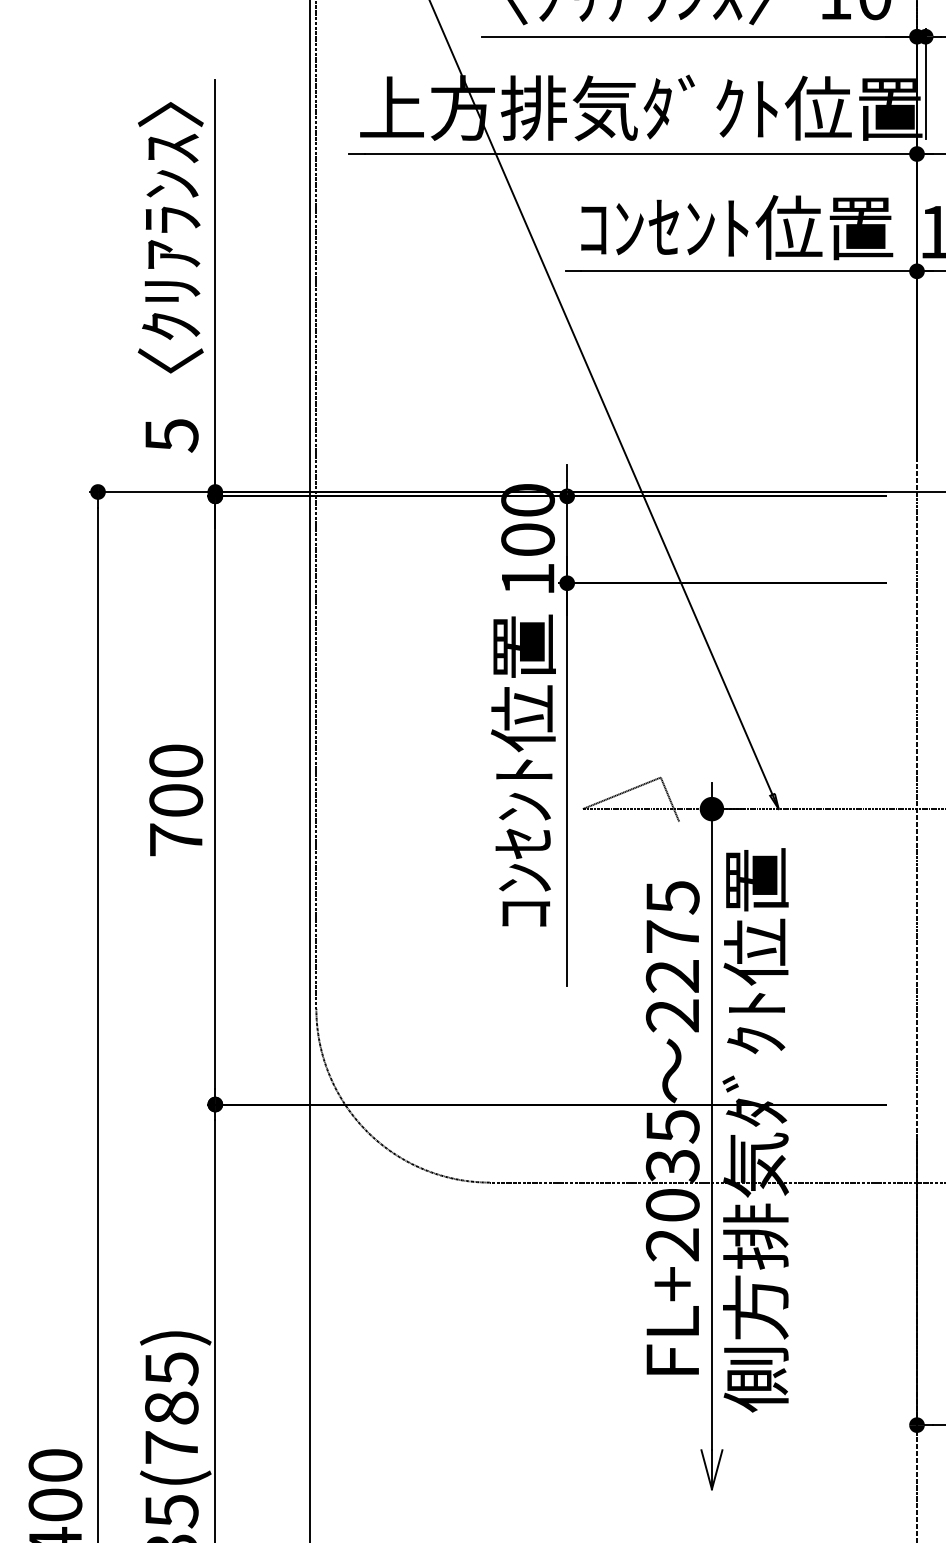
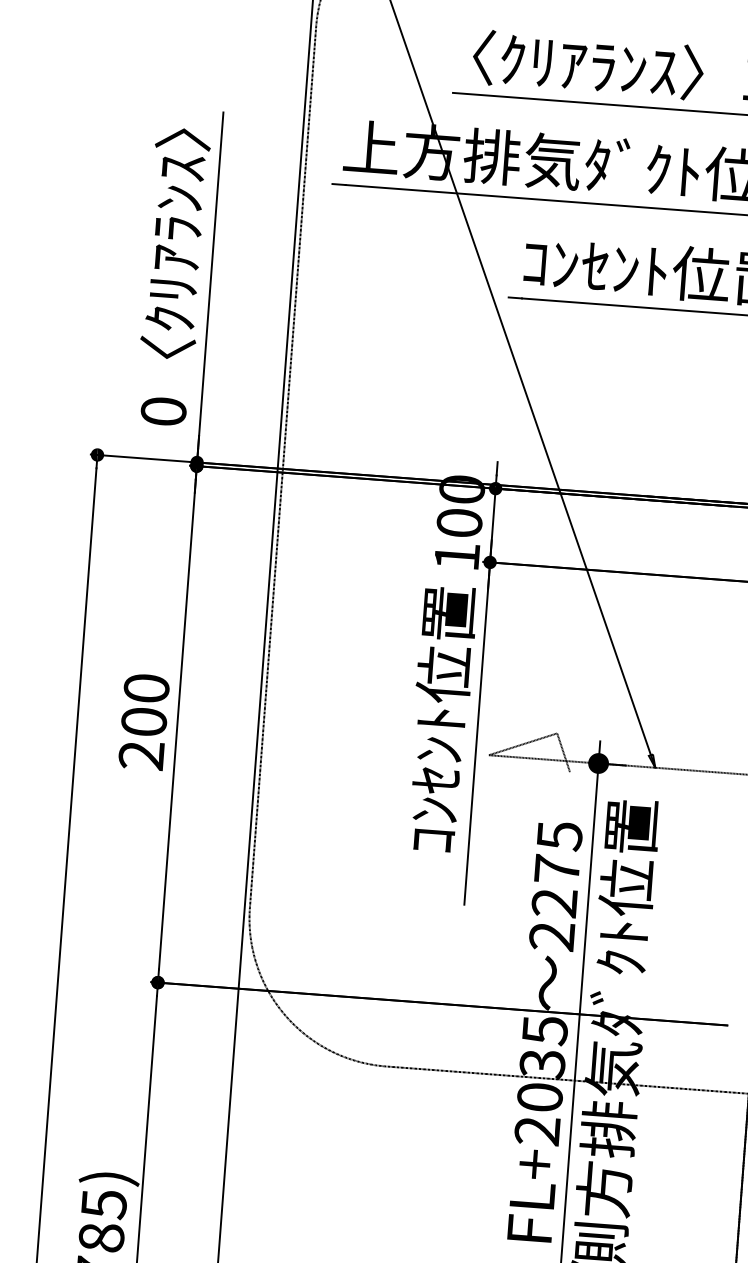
text: (171, 435) -> (163, 411), 5 -> 0
text: (175, 839) -> (141, 755), 700 -> 200

